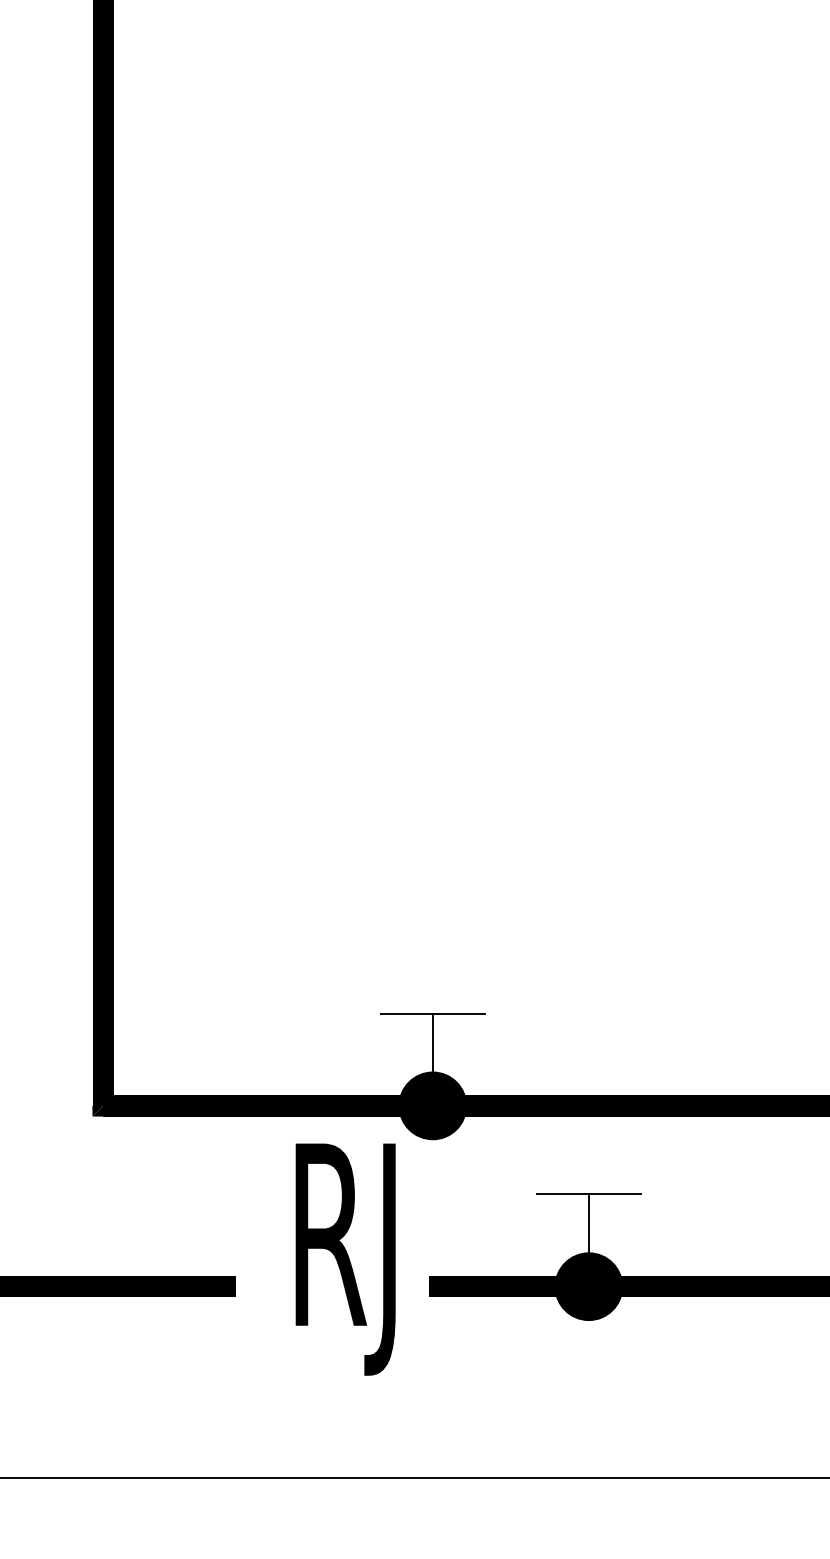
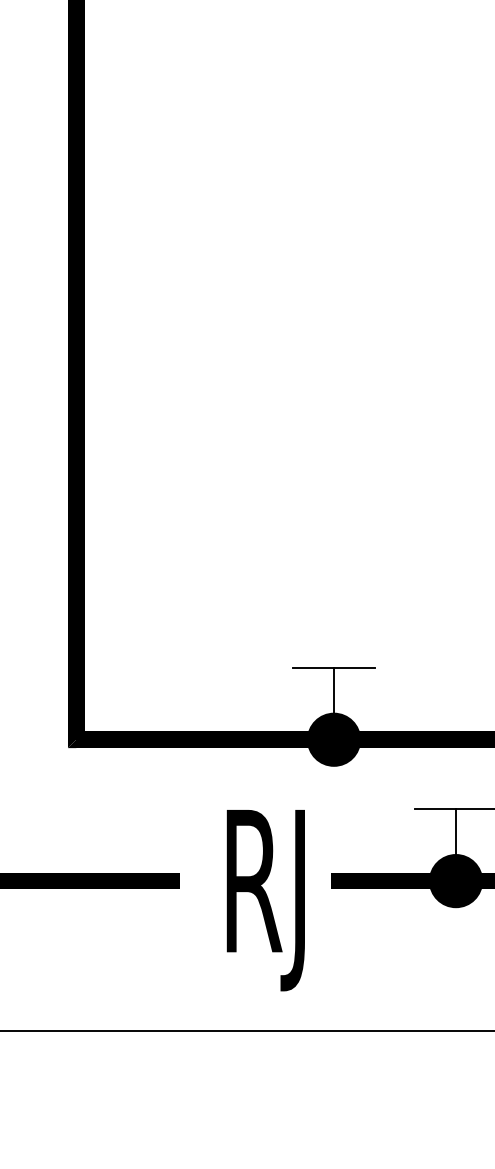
text: (345, 1259) -> (265, 900), moved

